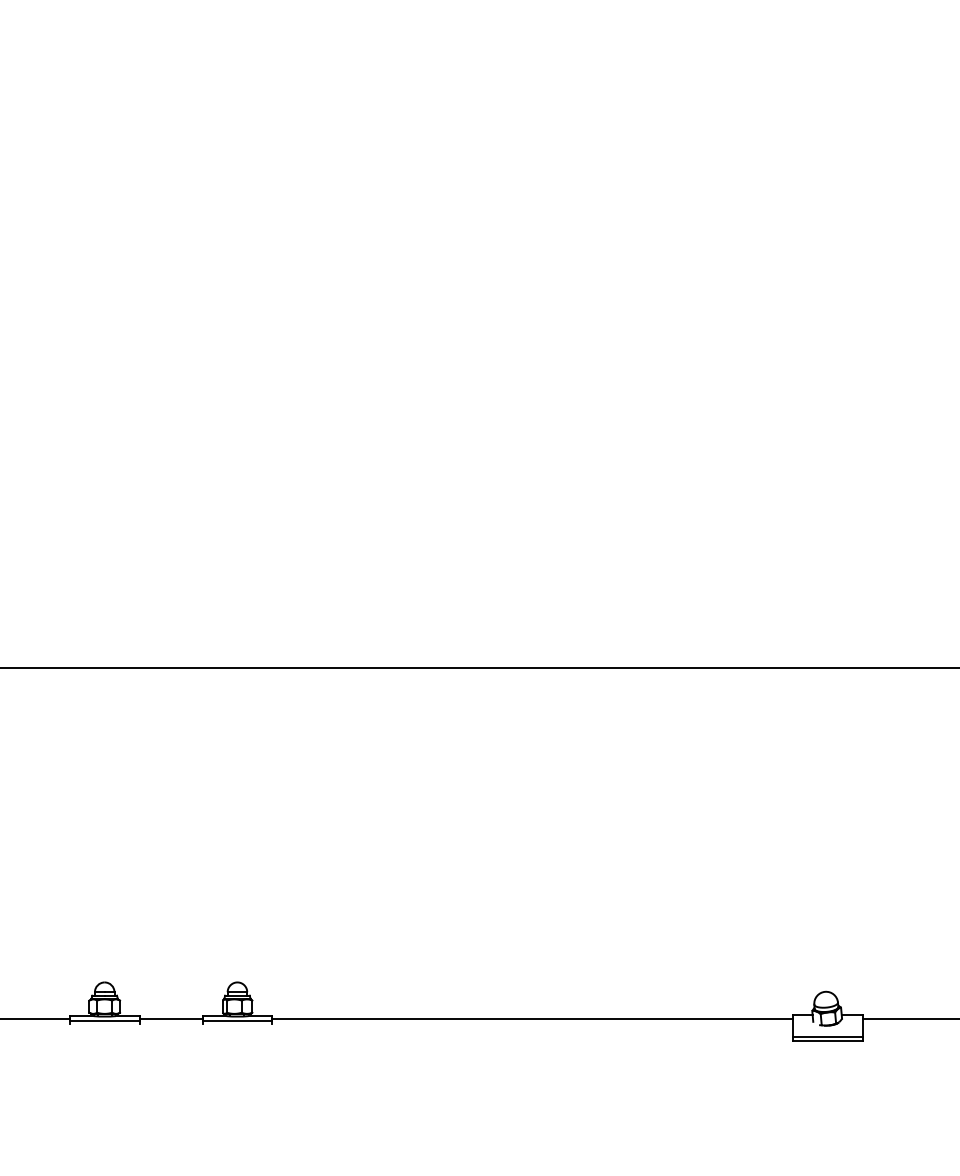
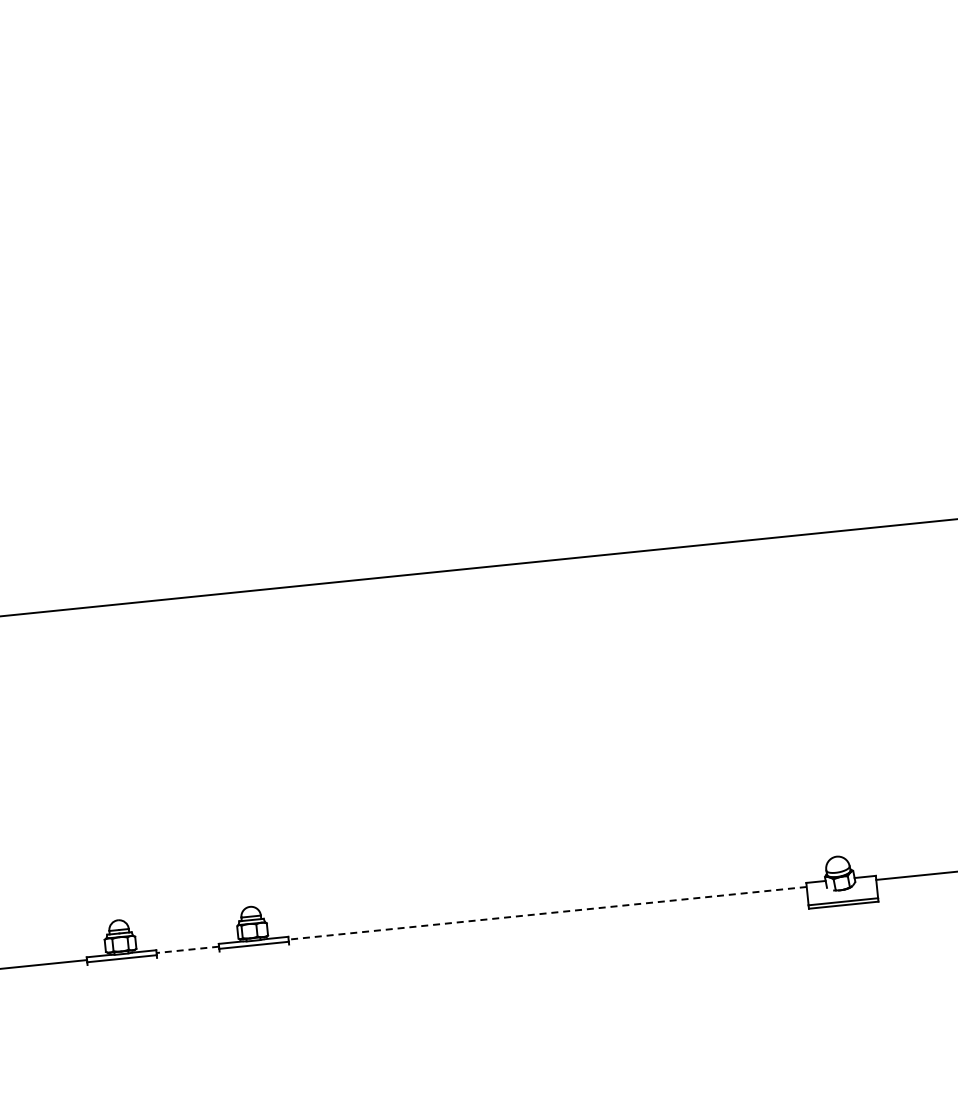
line: (170, 1018) -> (187, 949), solid -> dashed
line: (532, 1018) -> (547, 912), solid -> dashed

